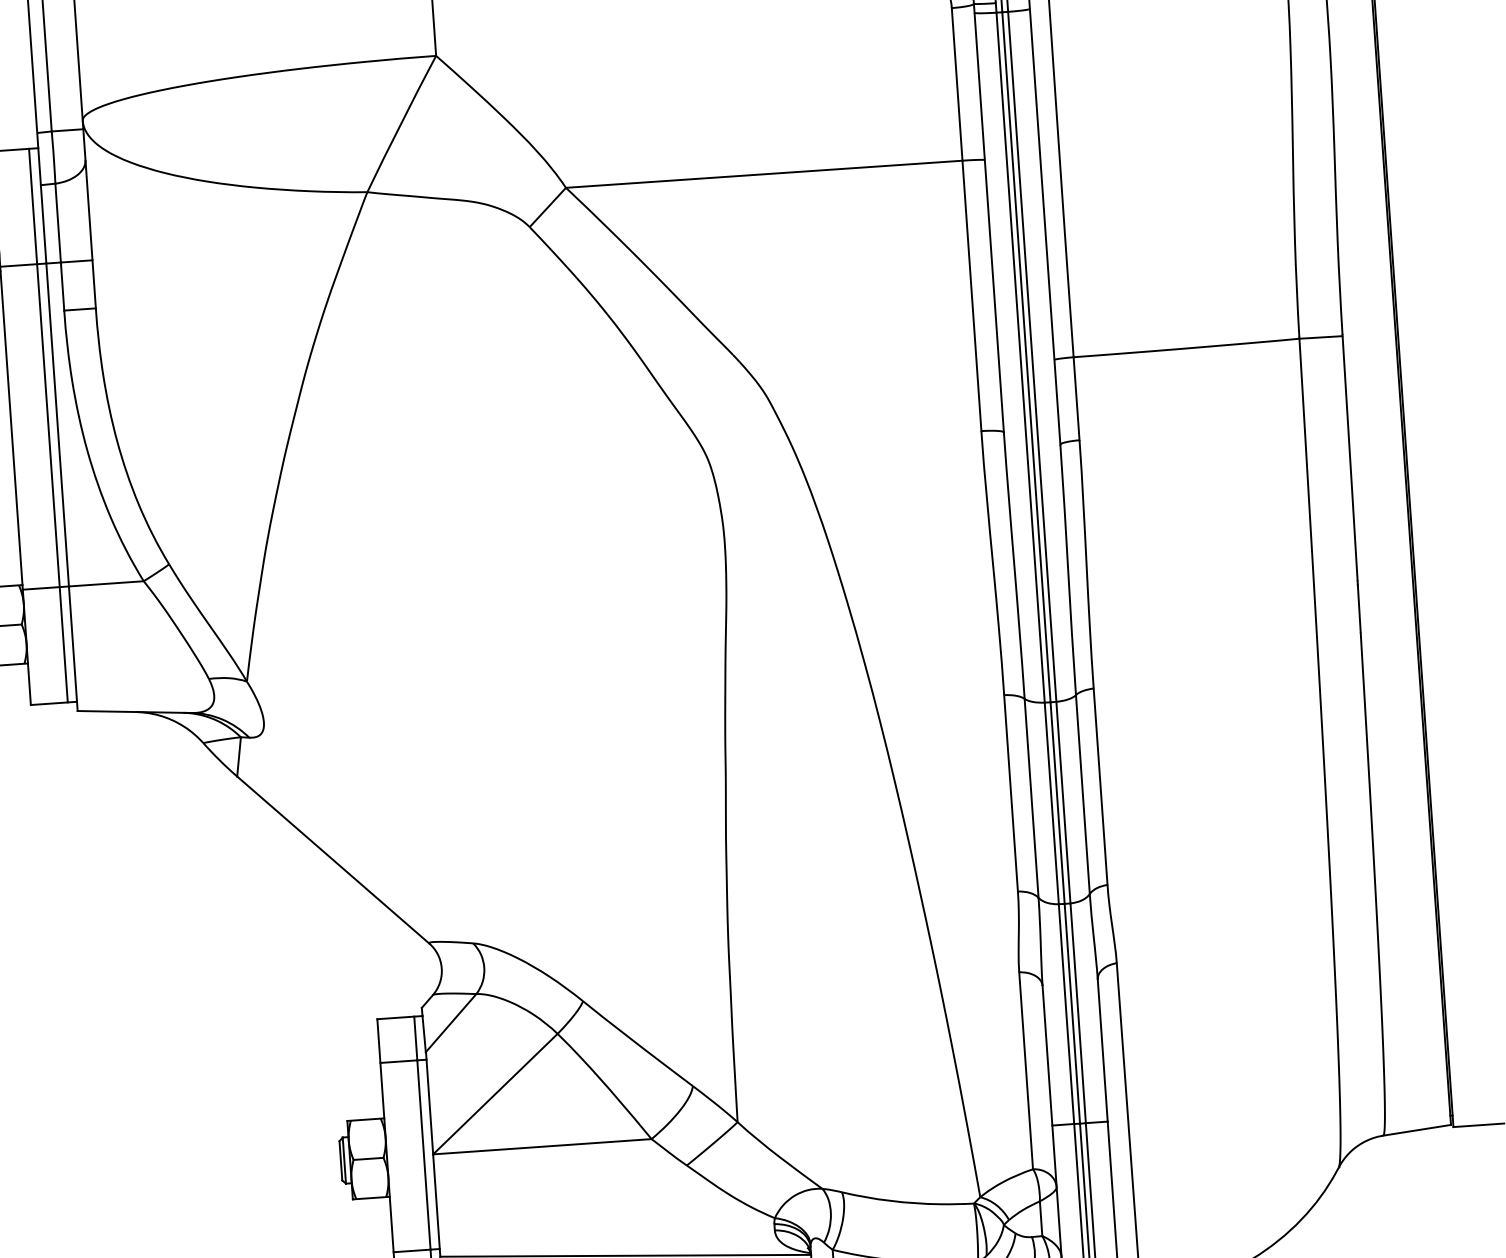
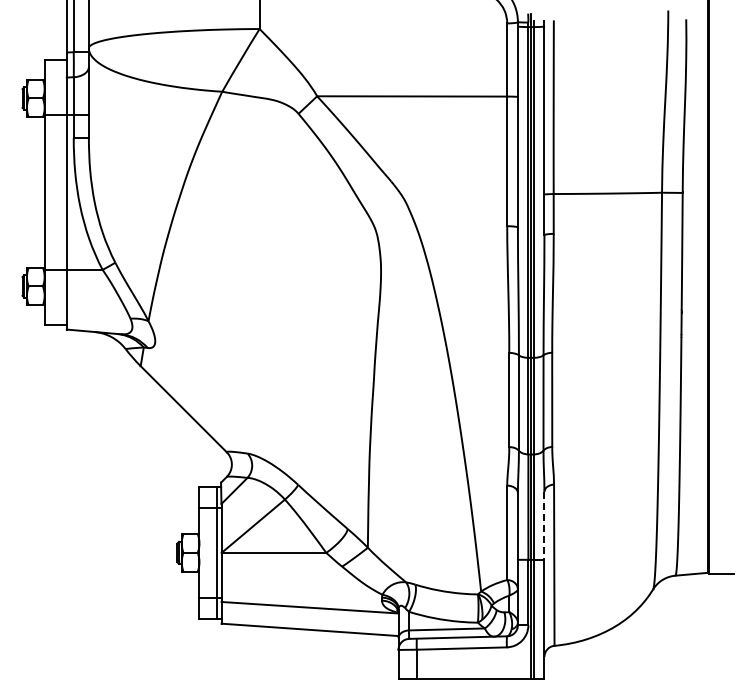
line: (48, 425) -> (62, 192), removed
line: (1102, 1052) -> (544, 526), solid -> dashed

